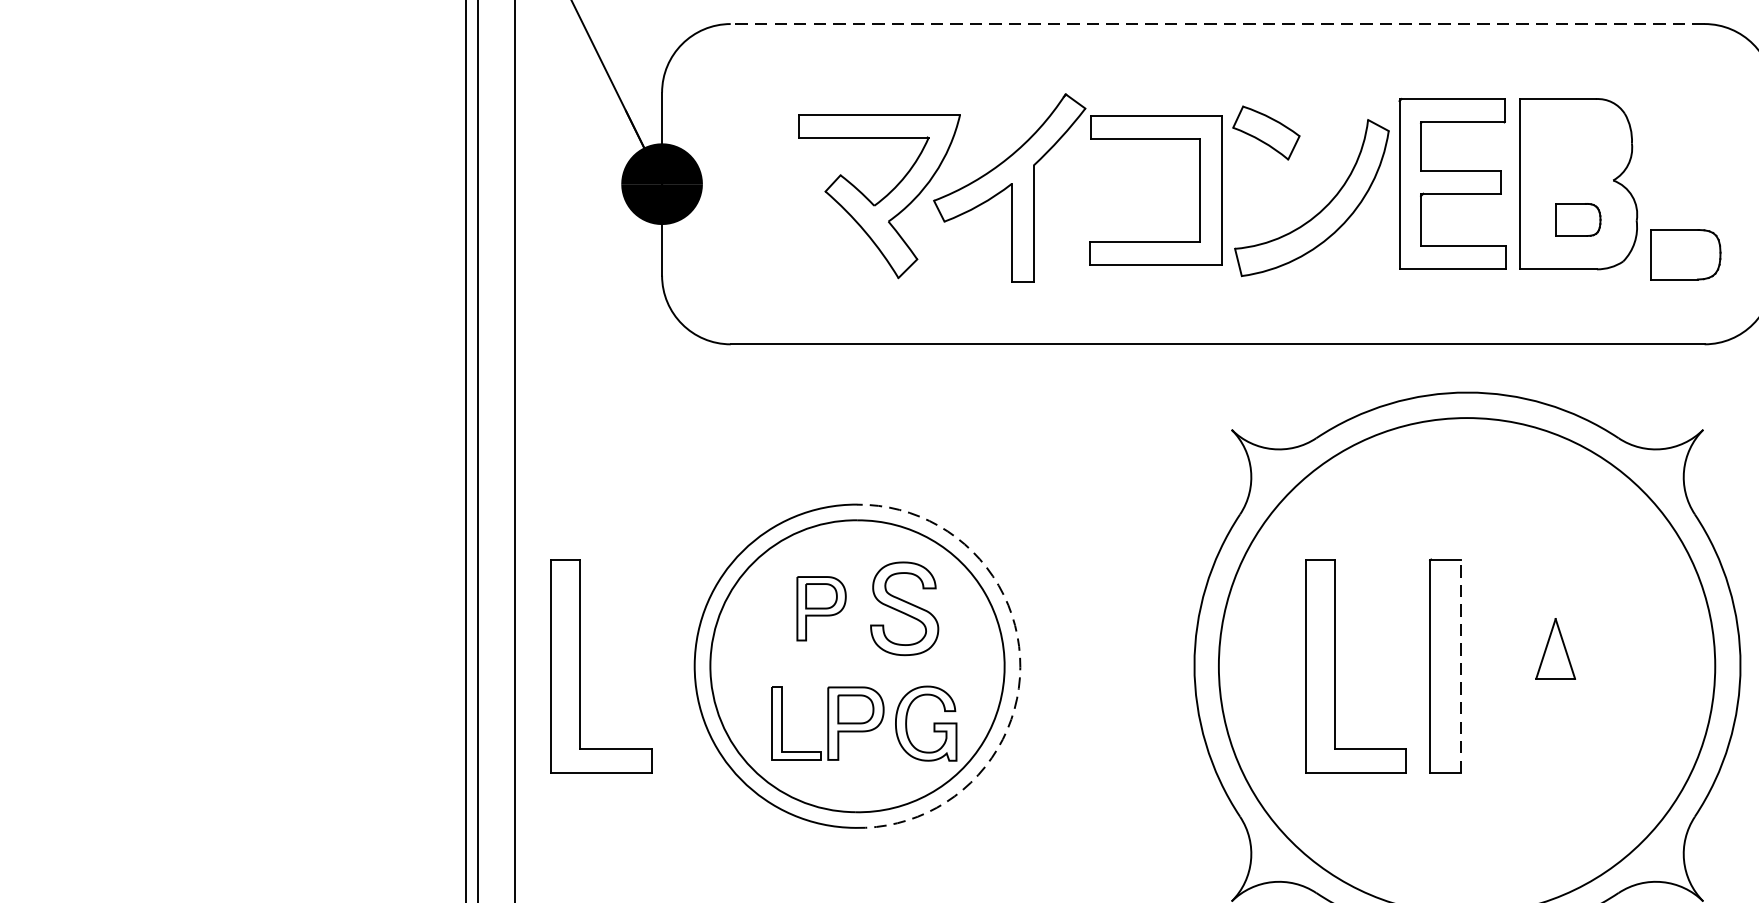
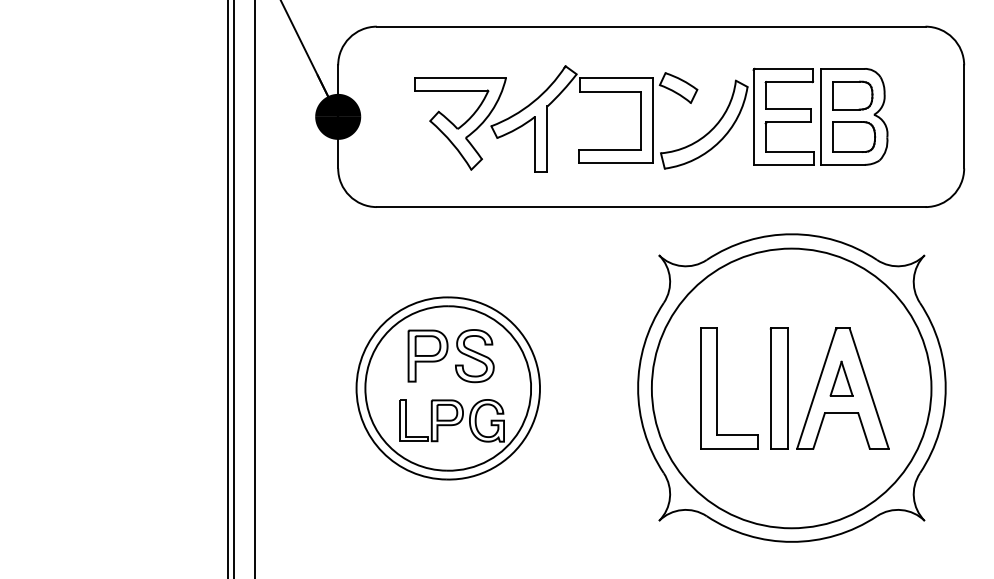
line: (1216, 23) -> (650, 26), dashed -> solid
part: (1578, 218) -> (854, 136), size x1.67
part: (1685, 254) -> (852, 95), moved
part: (820, 607) -> (427, 355), size x1.43
line: (1459, 664) -> (787, 387), dashed -> solid
part: (580, 666) -> (292, 388), removed
part: (1557, 666) -> (842, 388), added
arc: (1021, 668) -> (540, 389), dashed -> solid

